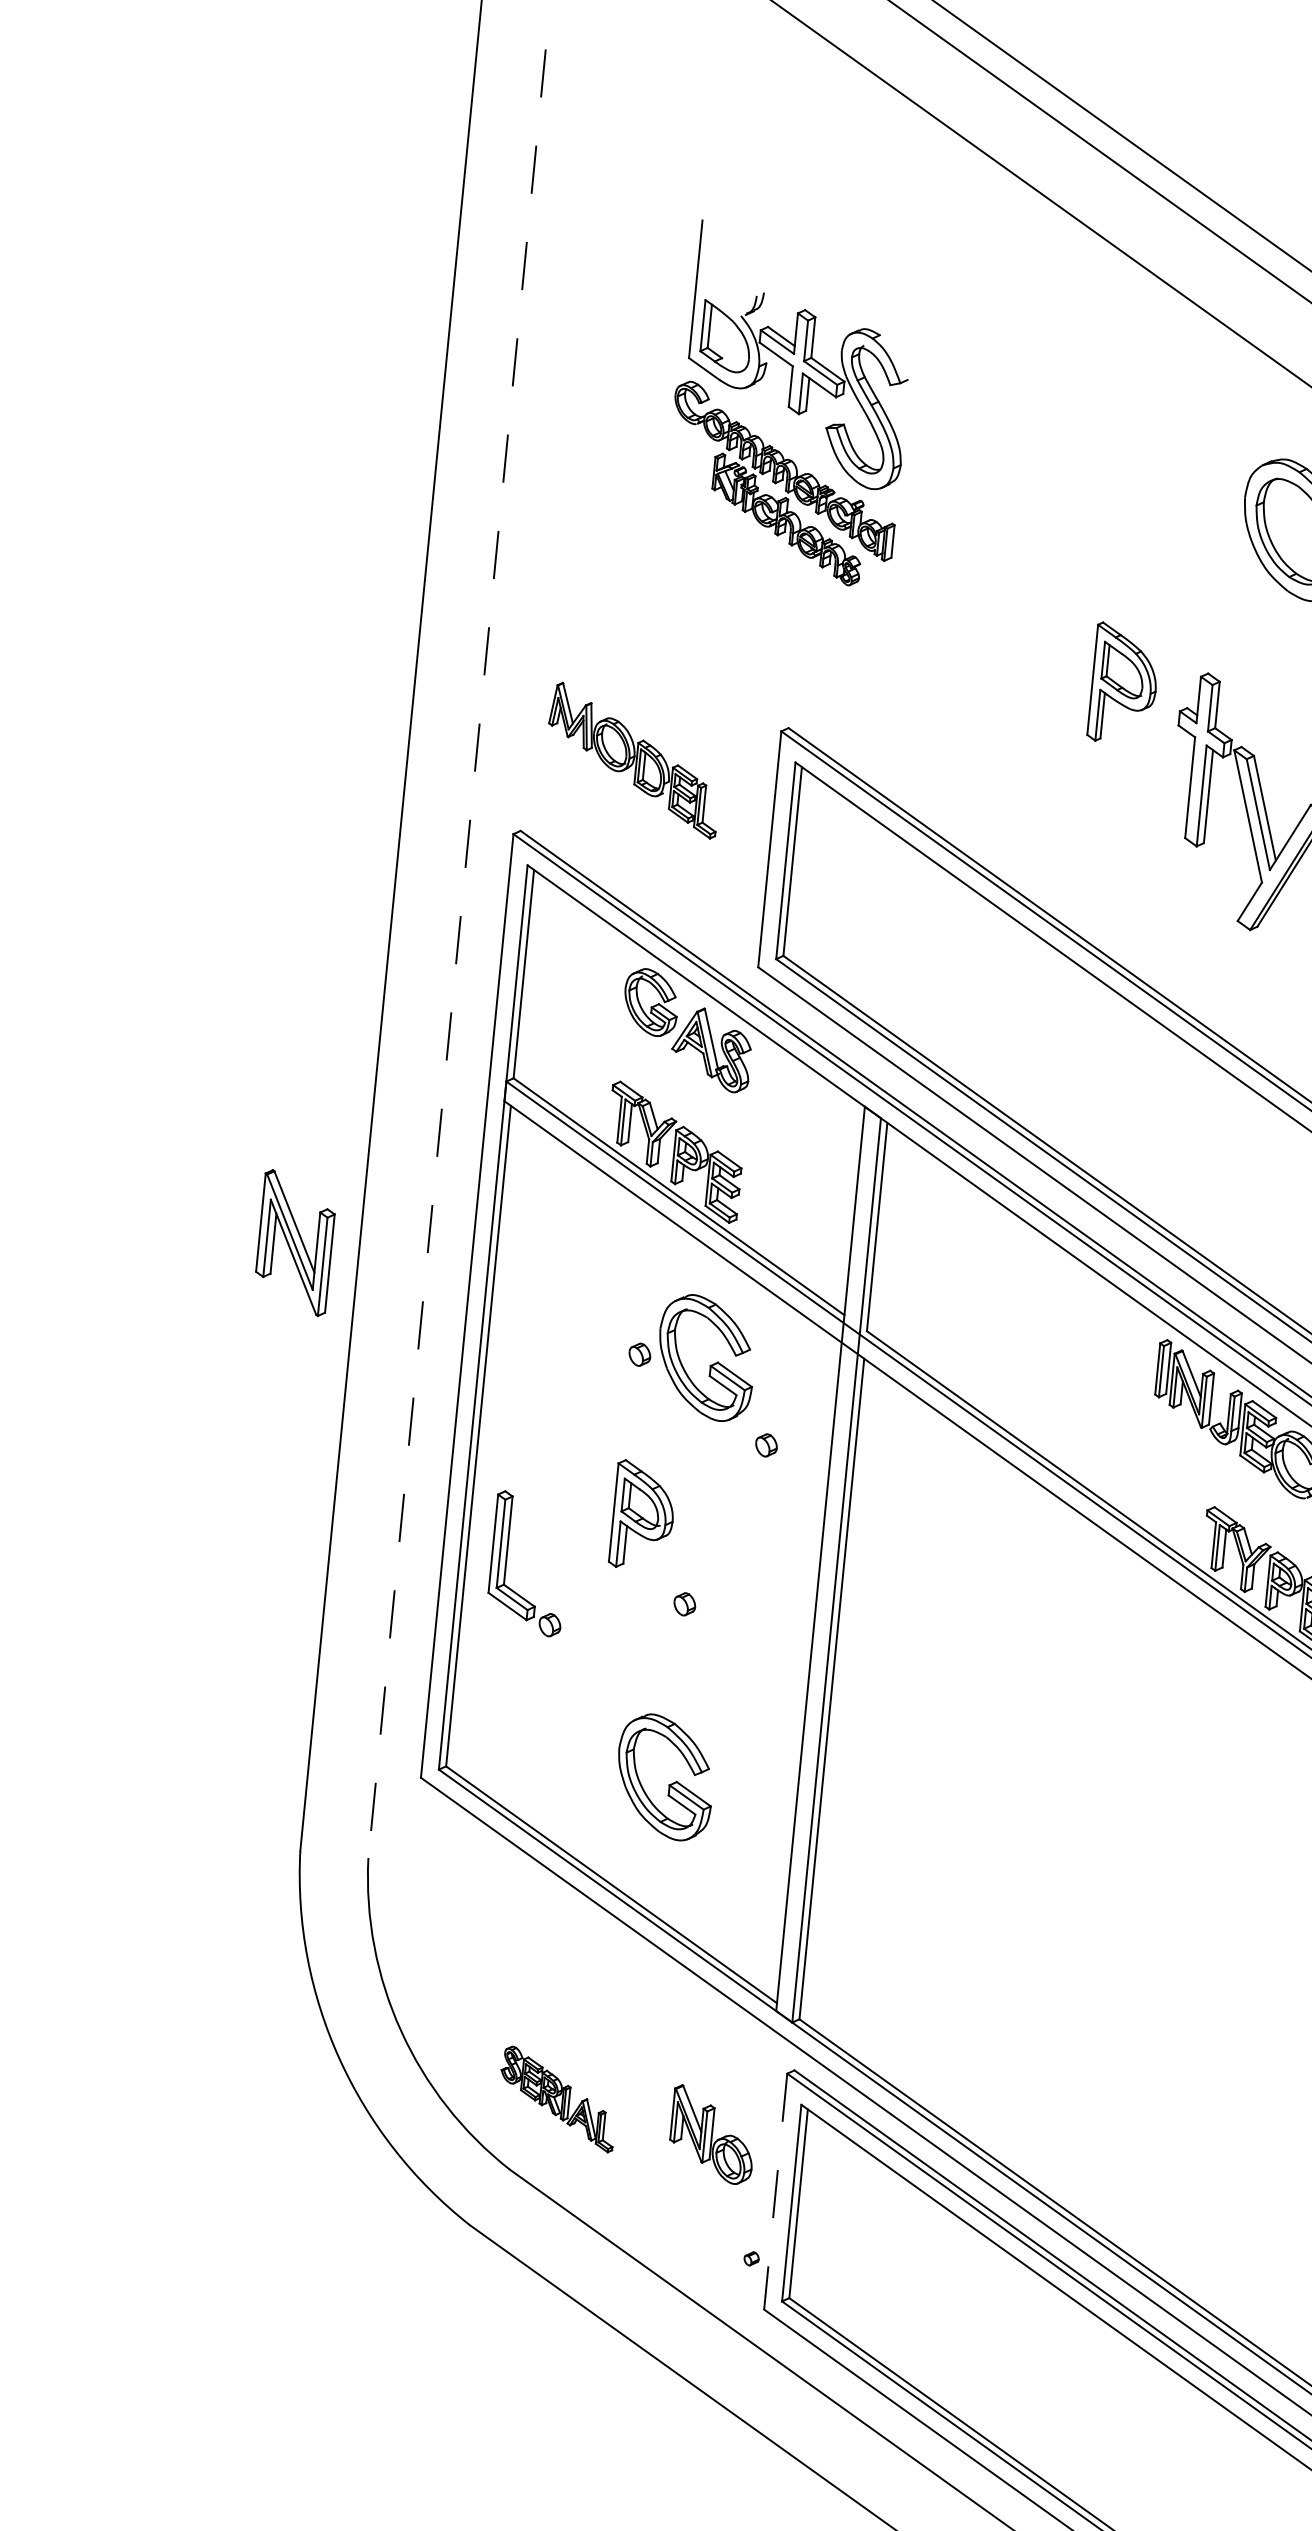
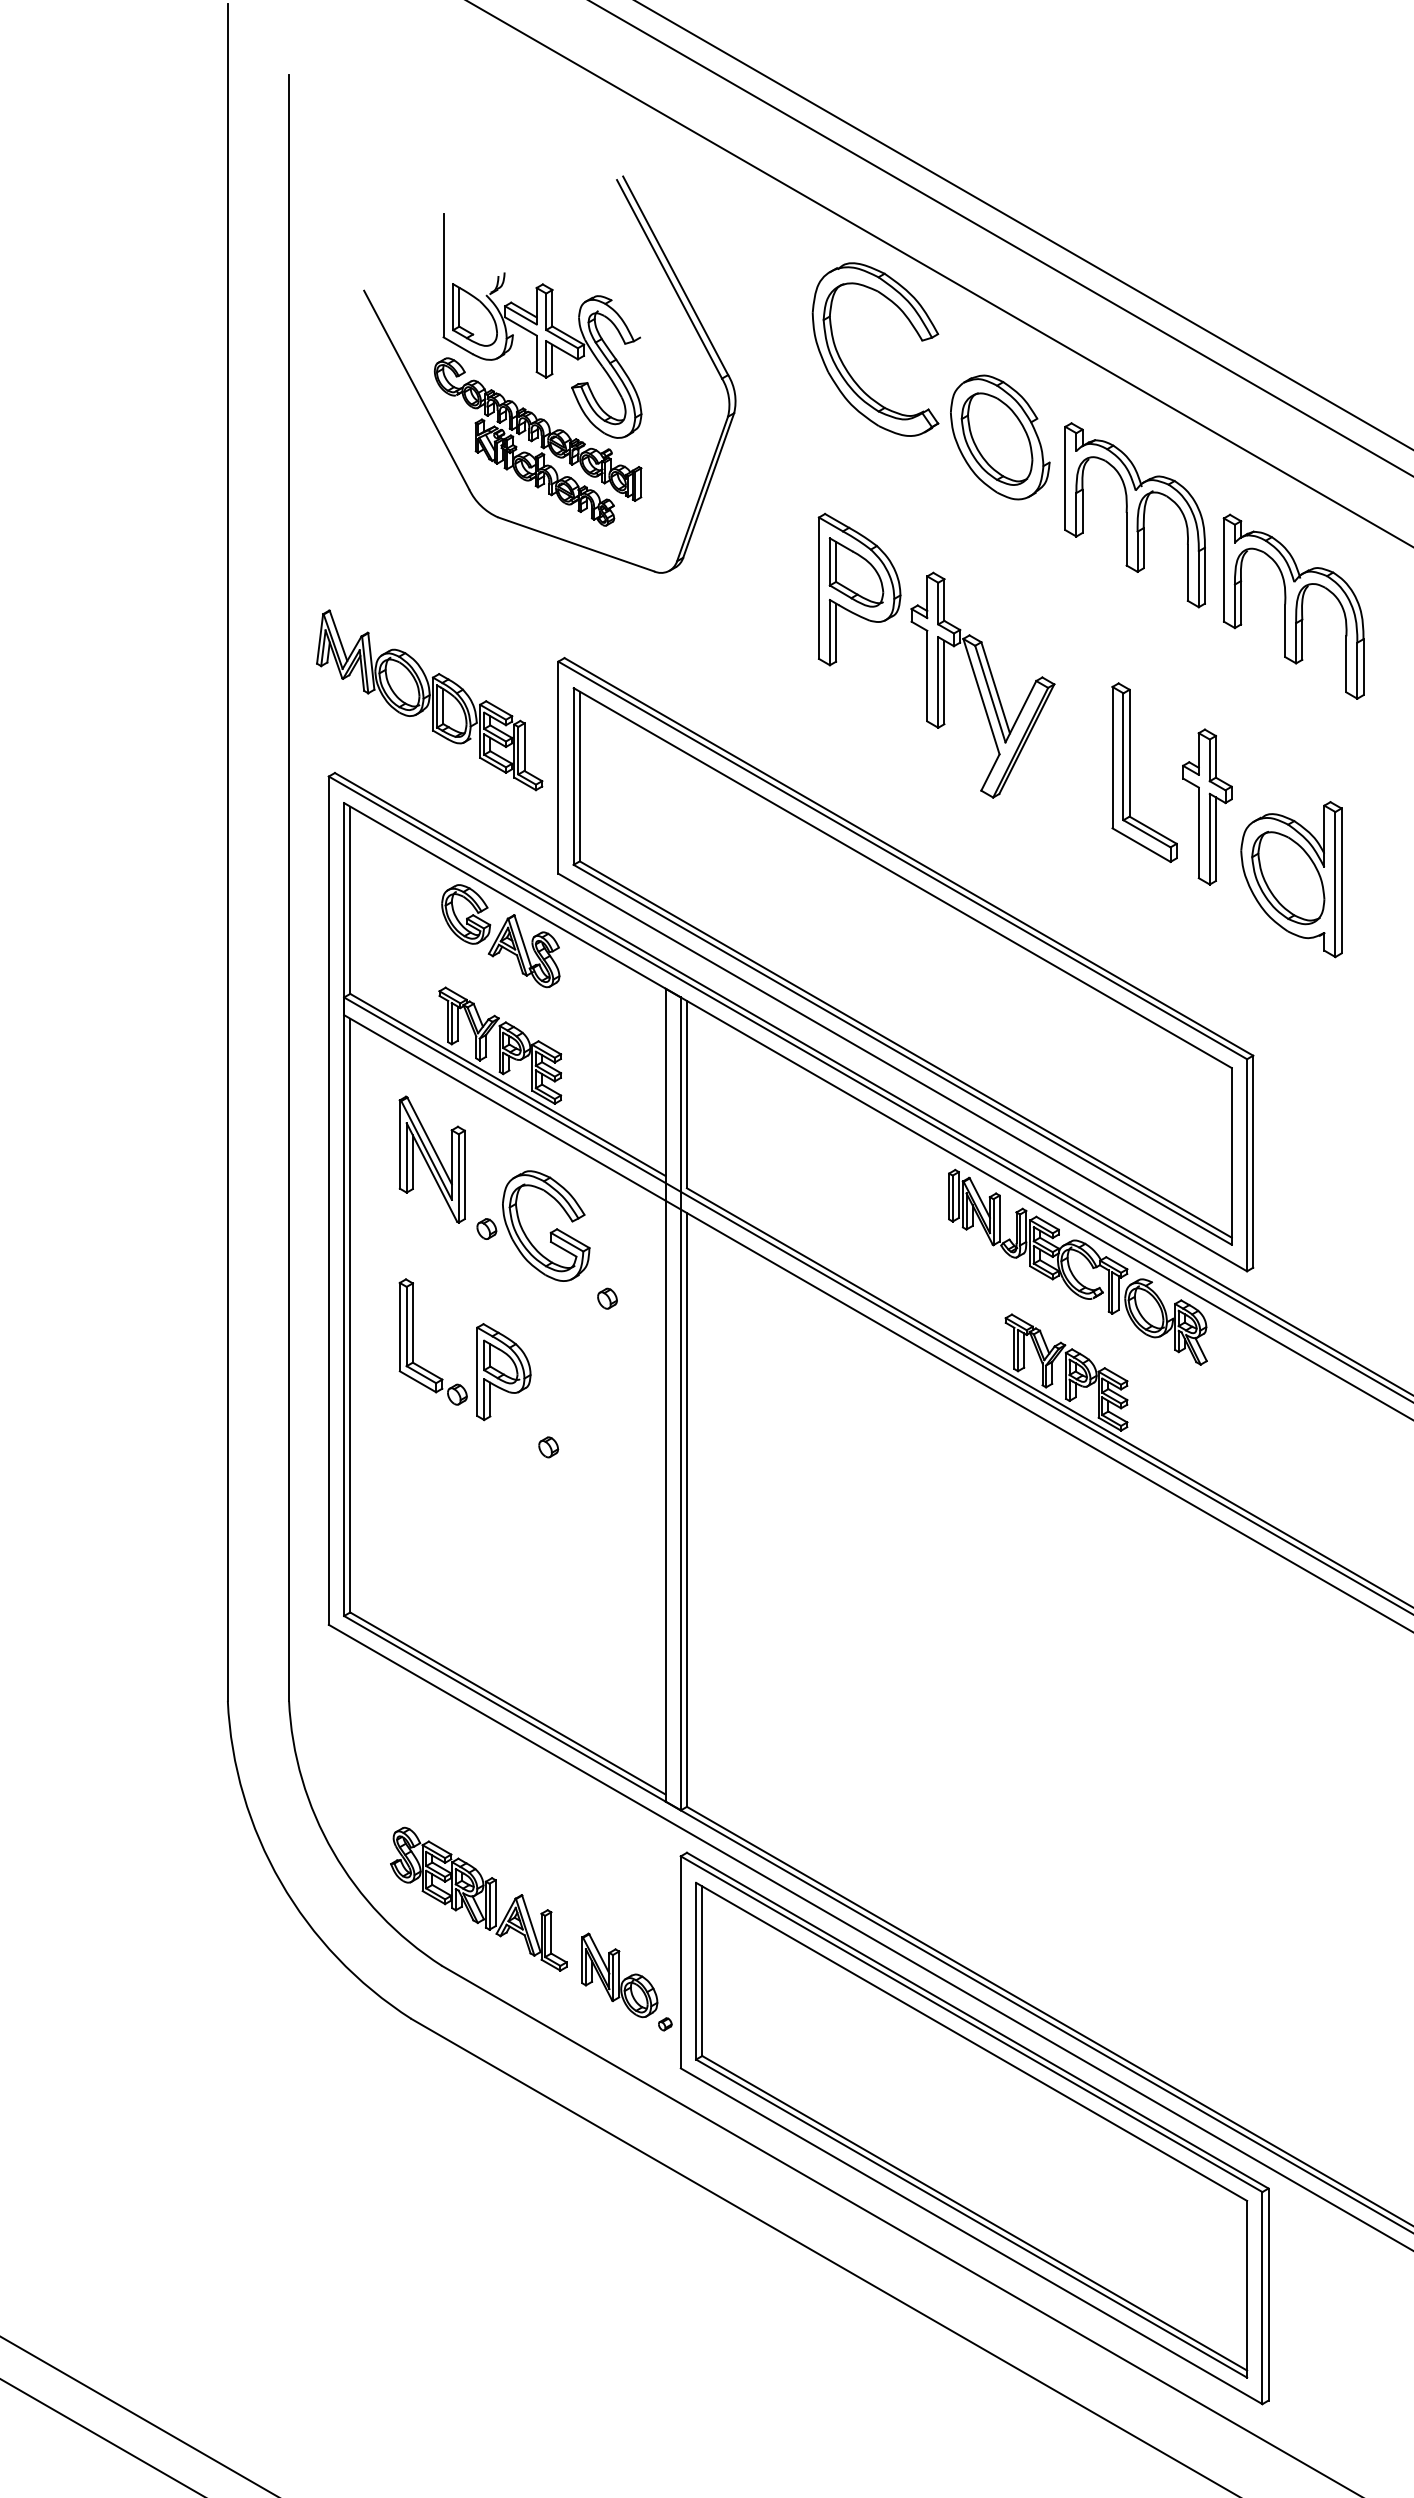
part: (1133, 435) -> (846, 367), added
part: (674, 461) -> (439, 430), added
part: (1124, 683) -> (859, 589), size x1.43
part: (633, 760) -> (429, 700), size x1.43
line: (457, 953) -> (289, 887), dashed -> solid
part: (294, 1242) -> (431, 1159), moved
part: (506, 1561) -> (413, 1341), moved
part: (669, 1783) -> (550, 1608), removed
part: (557, 2098) -> (478, 1898), size x1.67
part: (712, 2135) -> (619, 1975), moved
line: (775, 2191) -> (680, 1962), dashed -> solid

